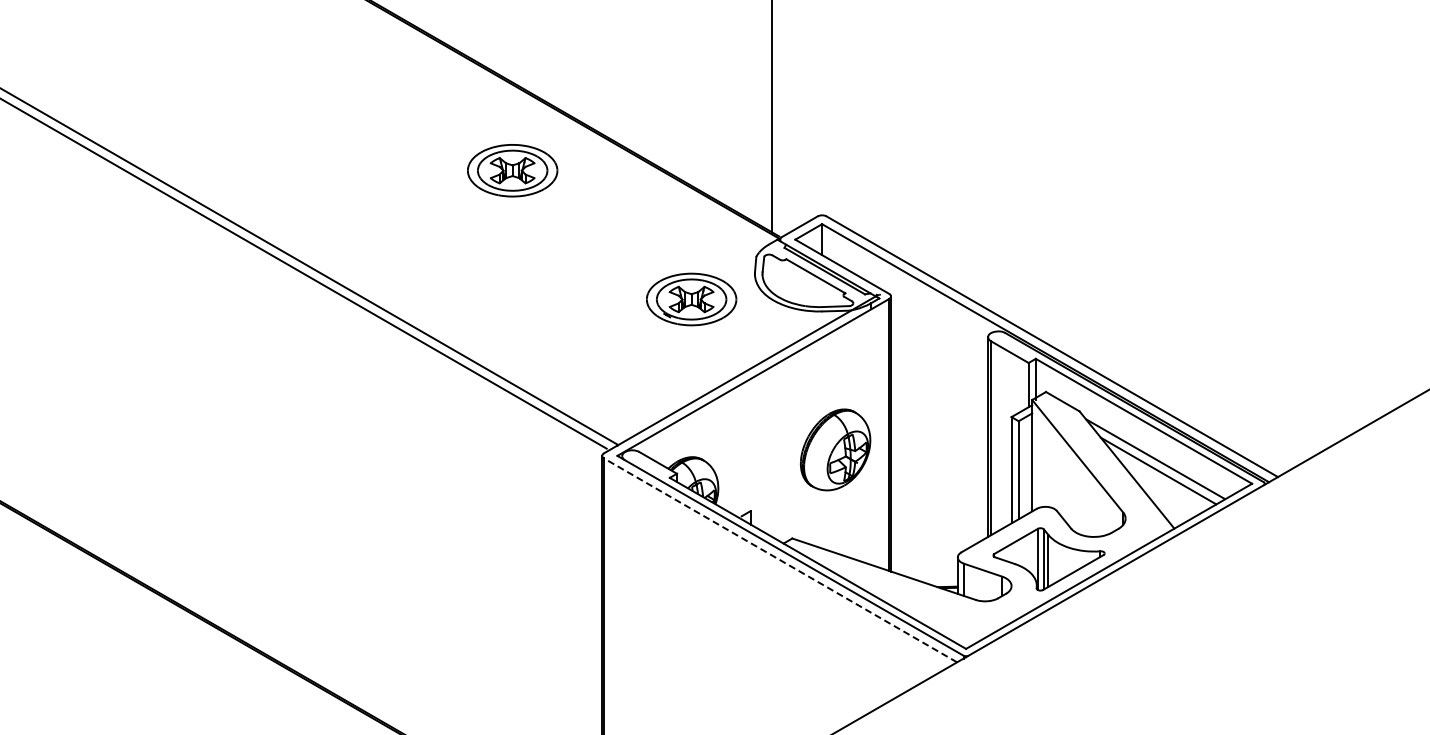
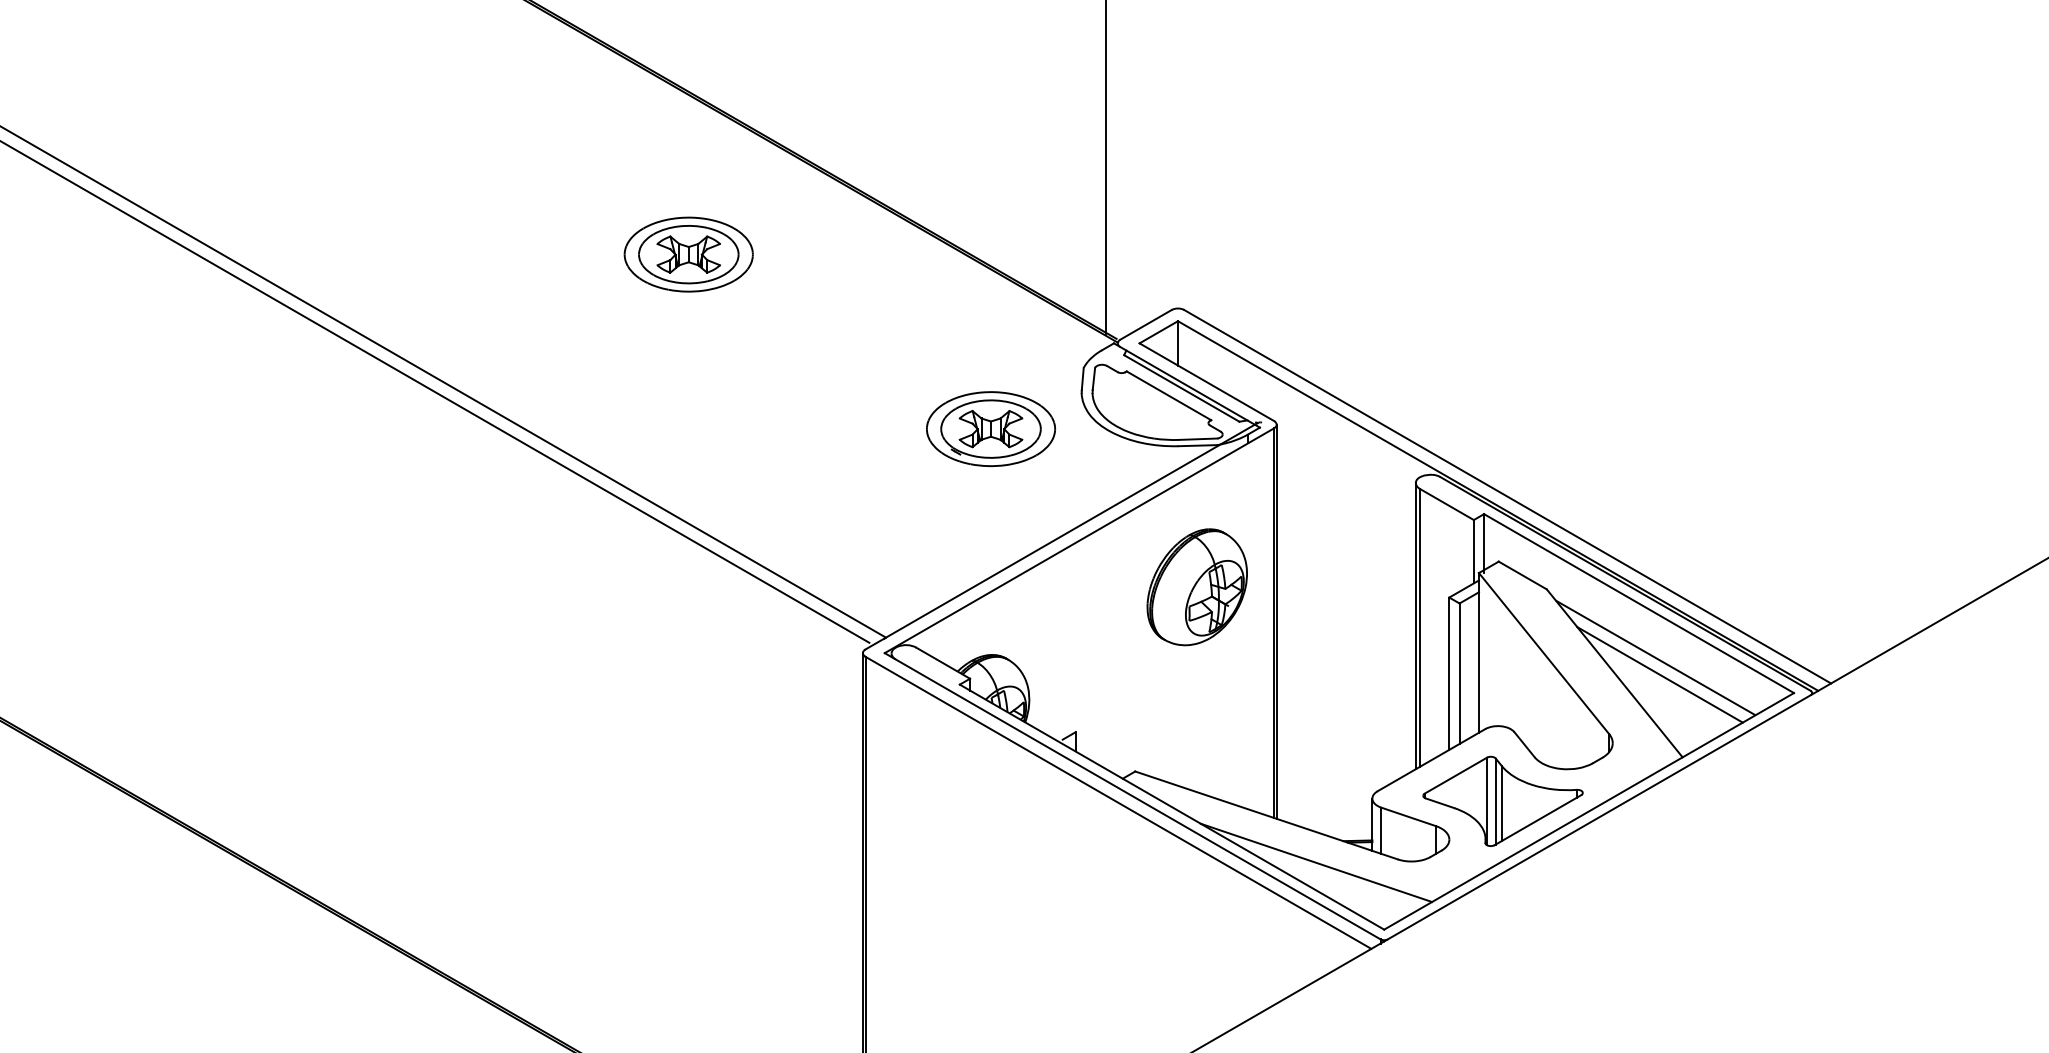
part: (512, 170) -> (688, 254), moved
part: (835, 449) -> (1197, 586), moved
line: (780, 560) -> (1118, 802), dashed -> solid
line: (918, 601) -> (1316, 861), added

